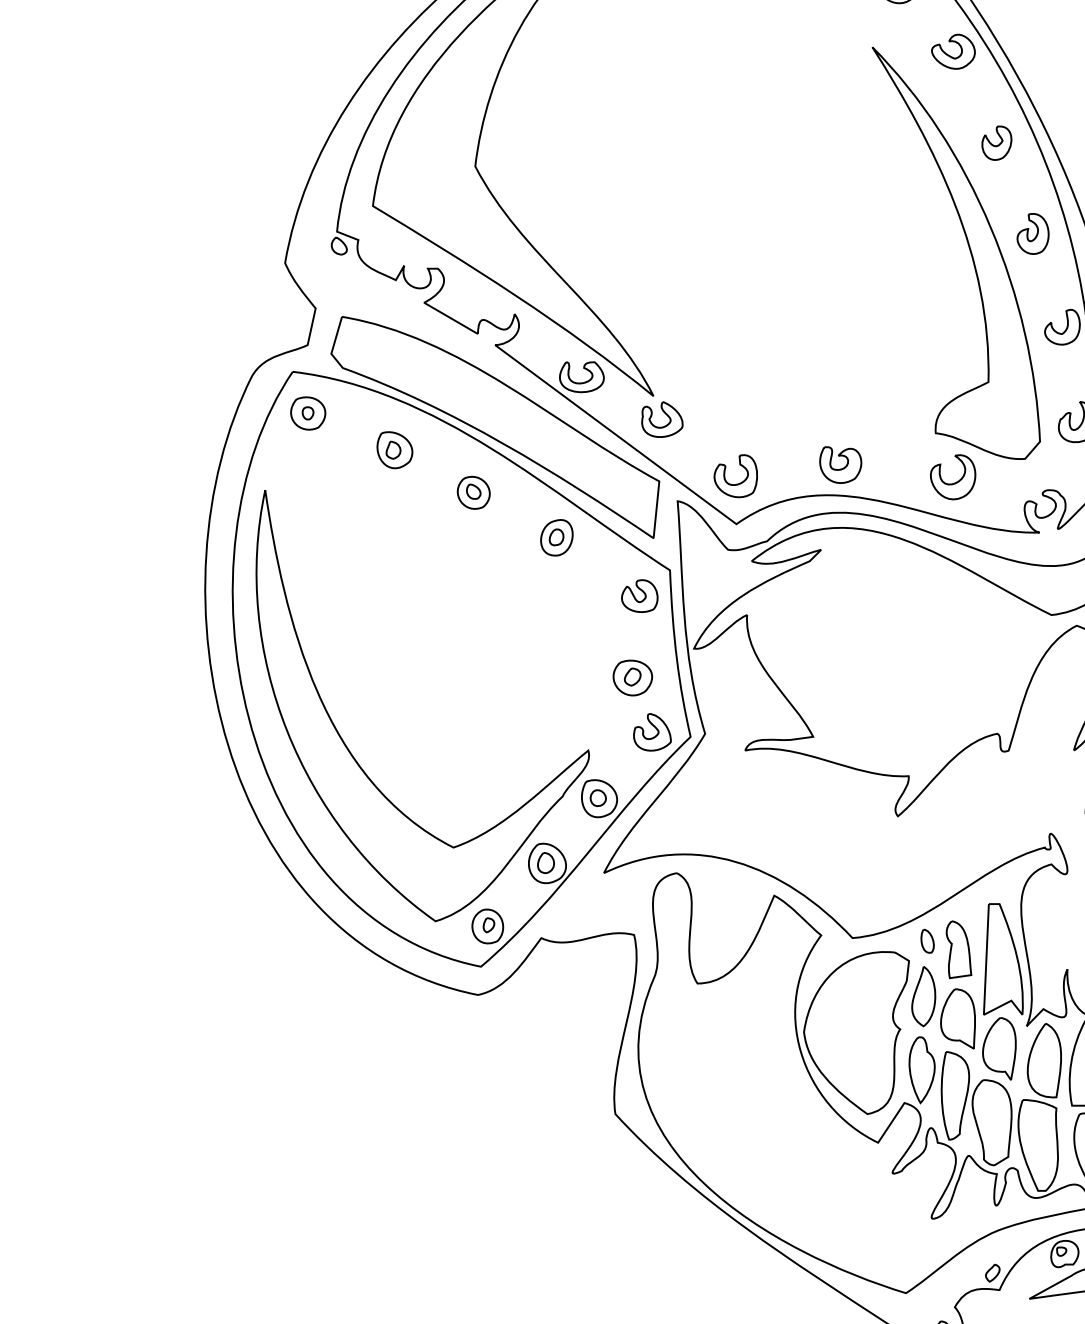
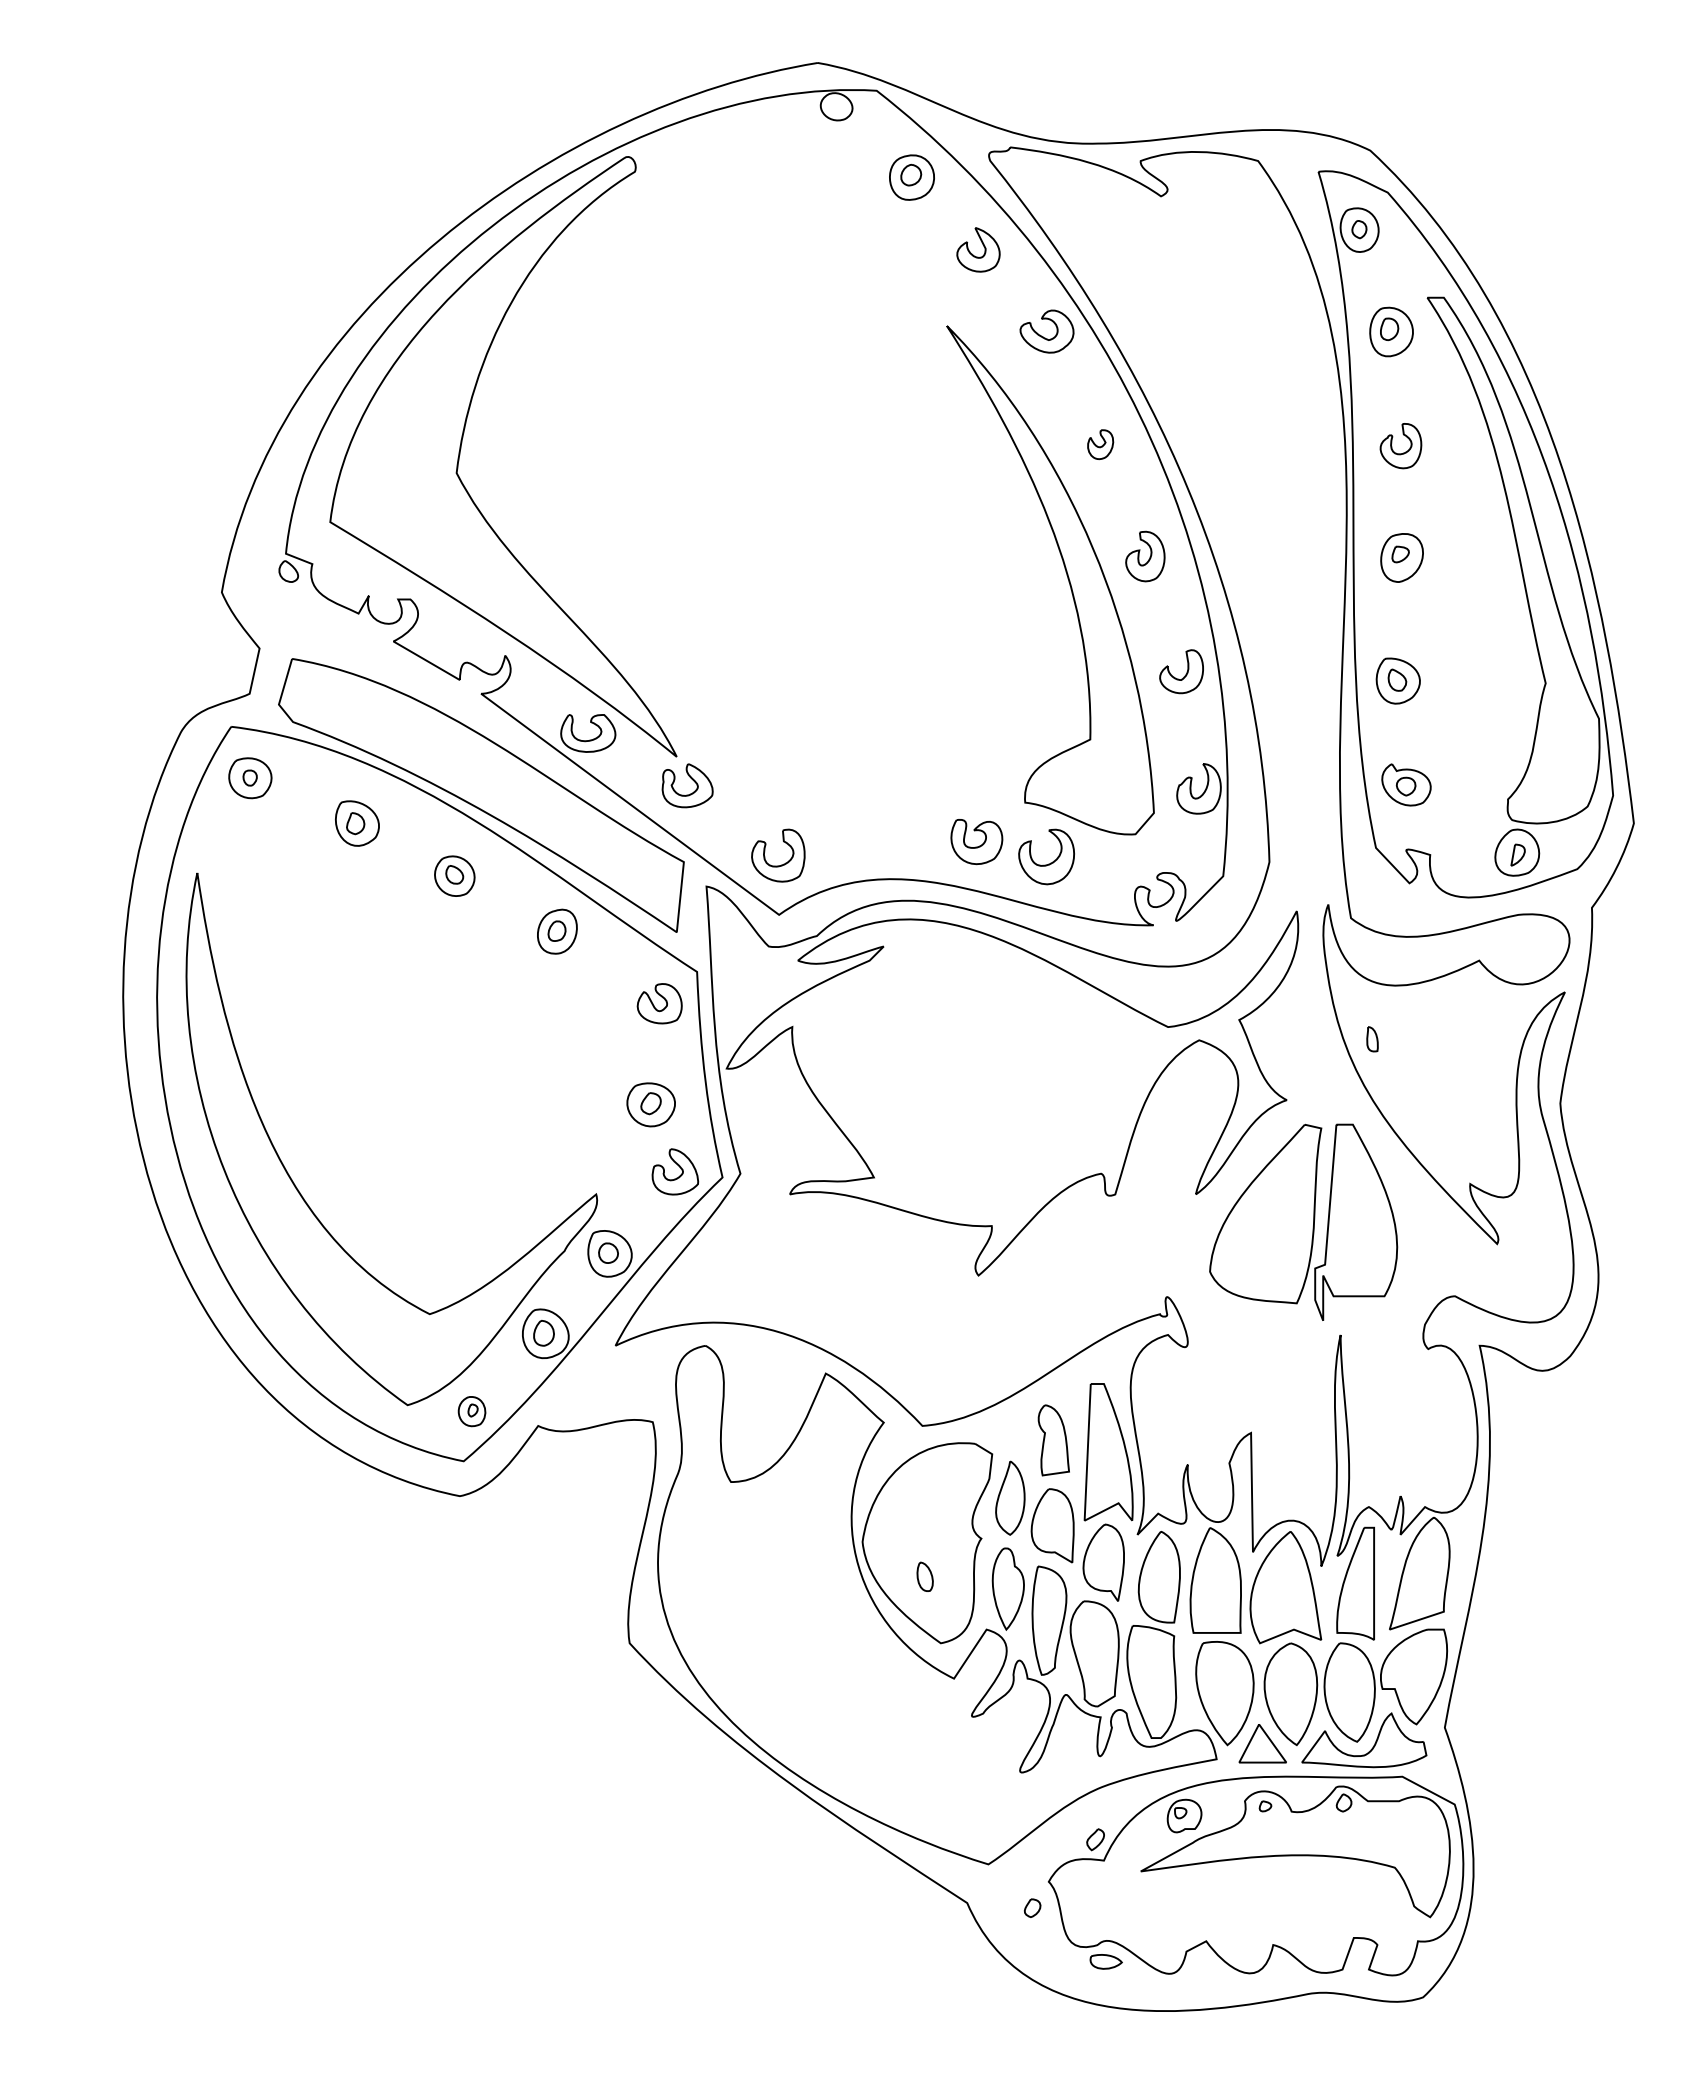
part: (996, 143) -> (1100, 444), size x0.7
part: (840, 465) -> (976, 842), moved
part: (487, 926) -> (471, 1411), size x0.7
part: (927, 940) -> (924, 1576), moved

